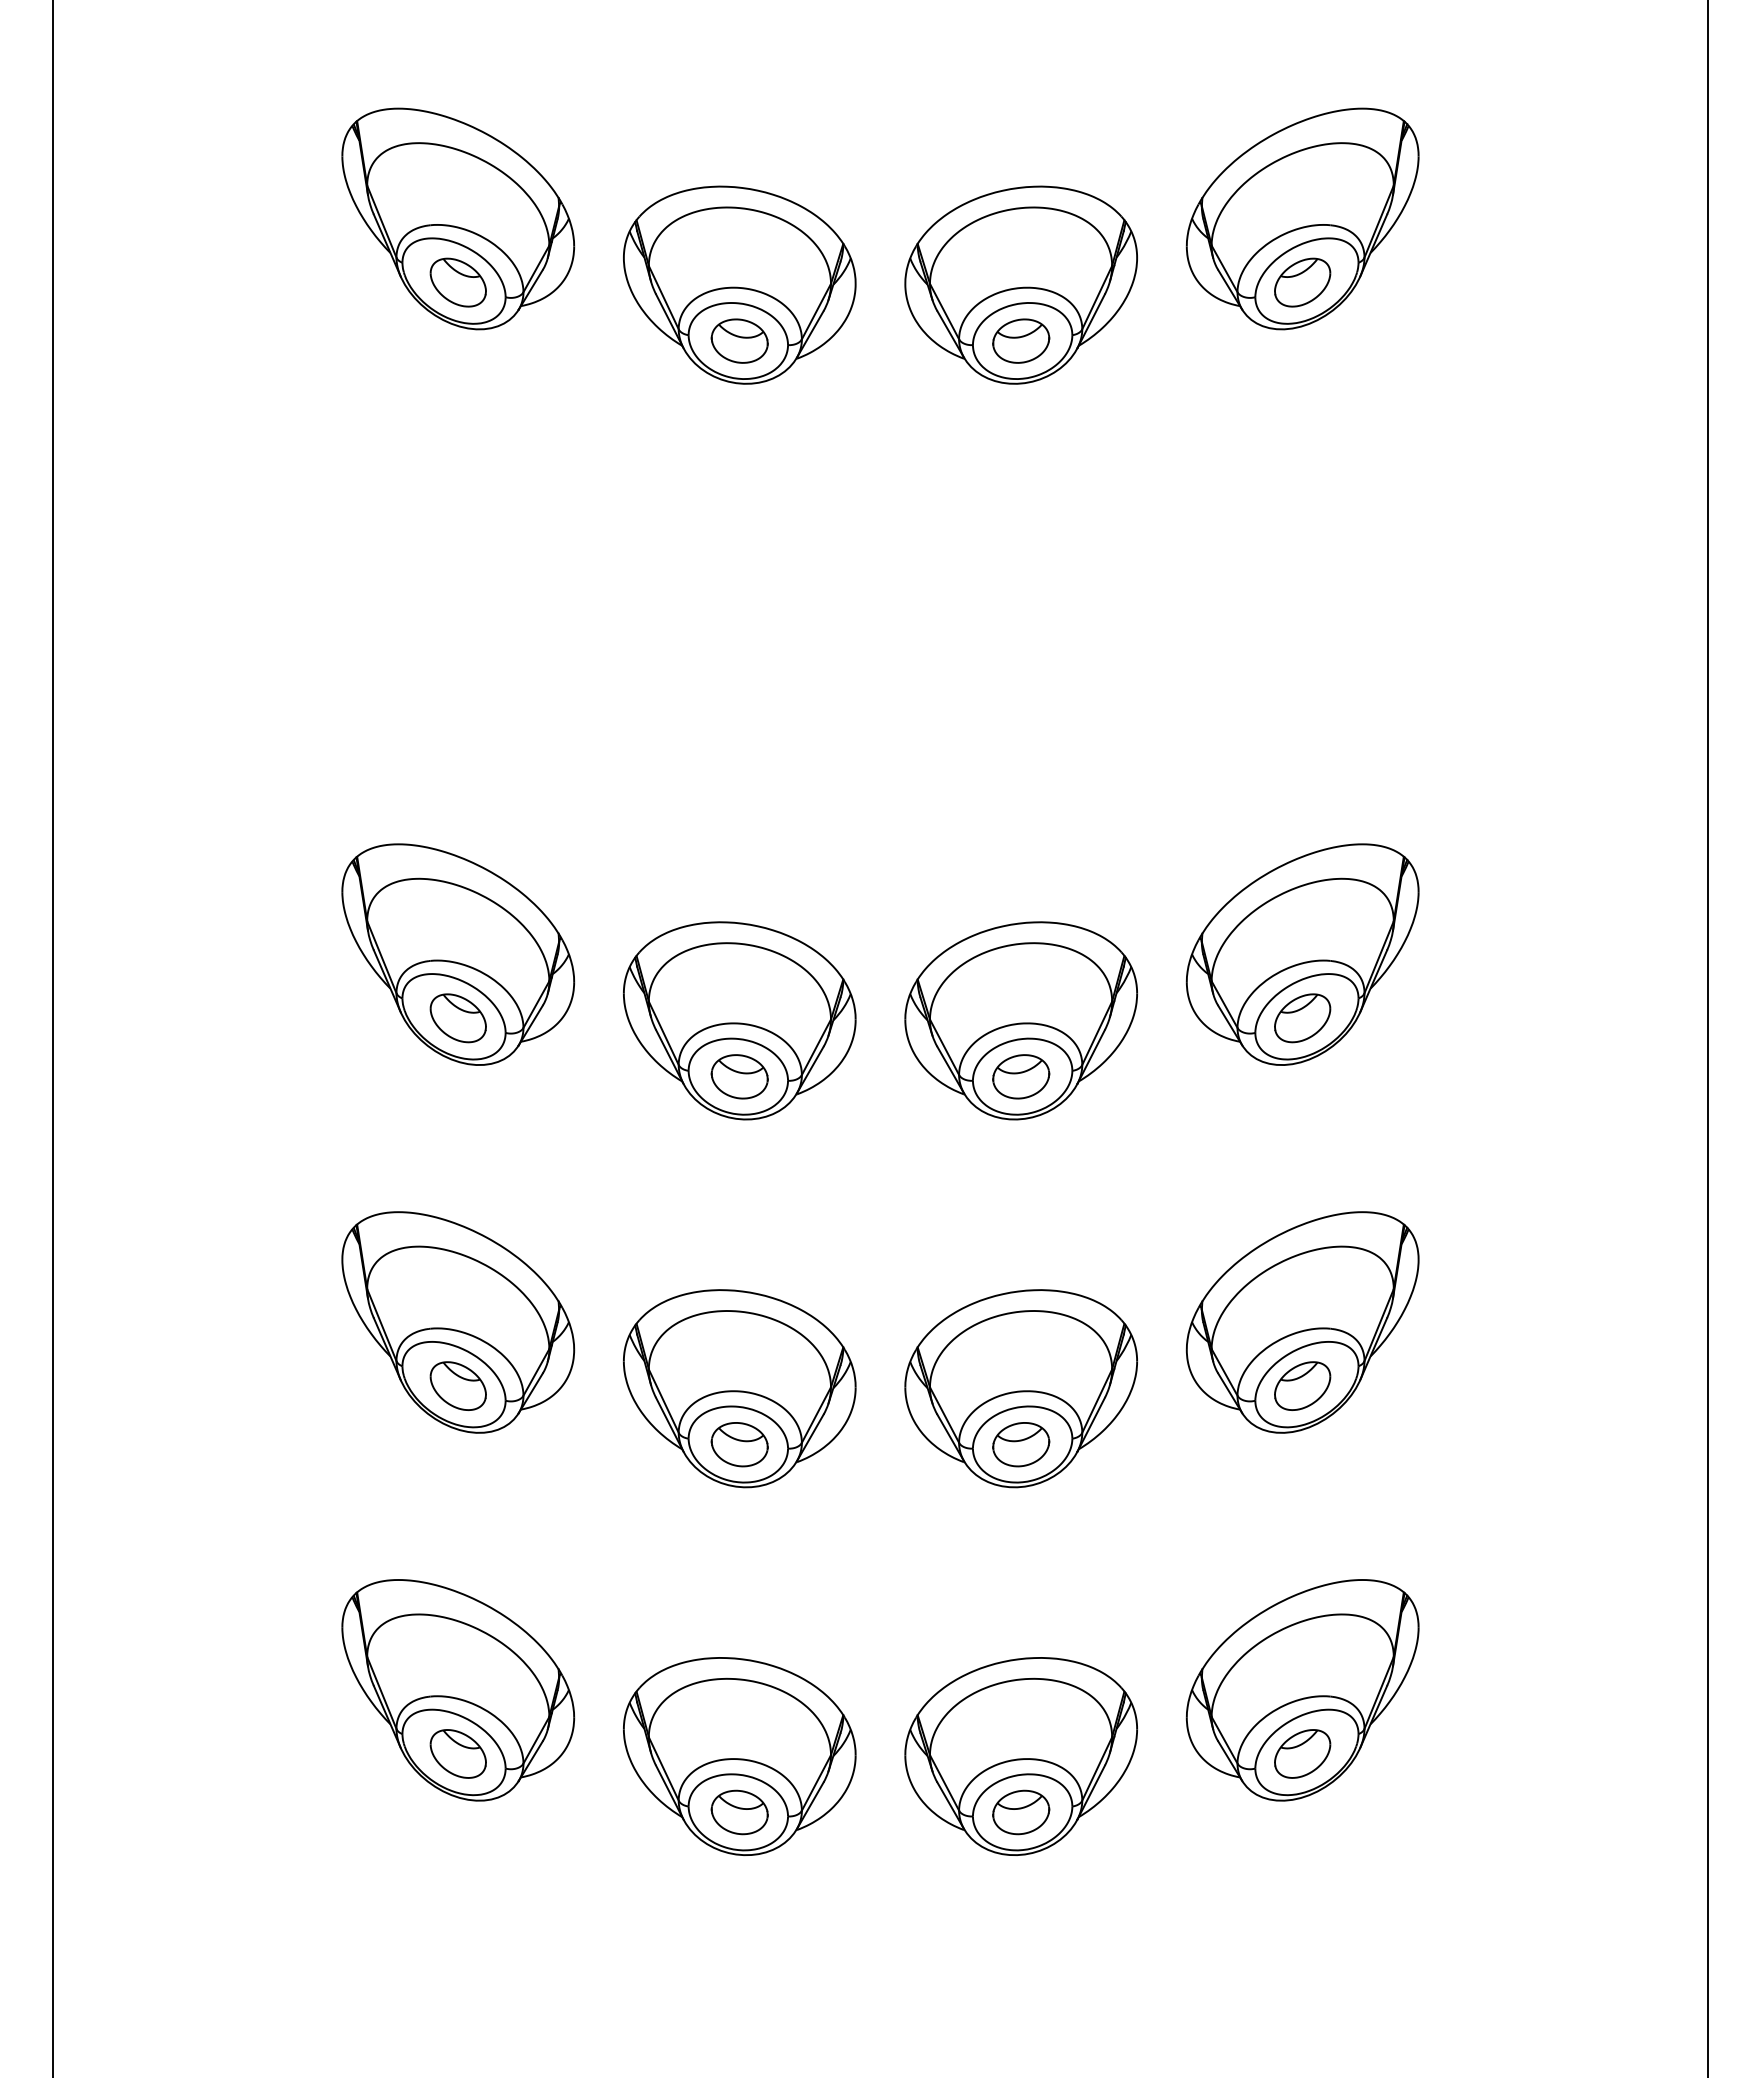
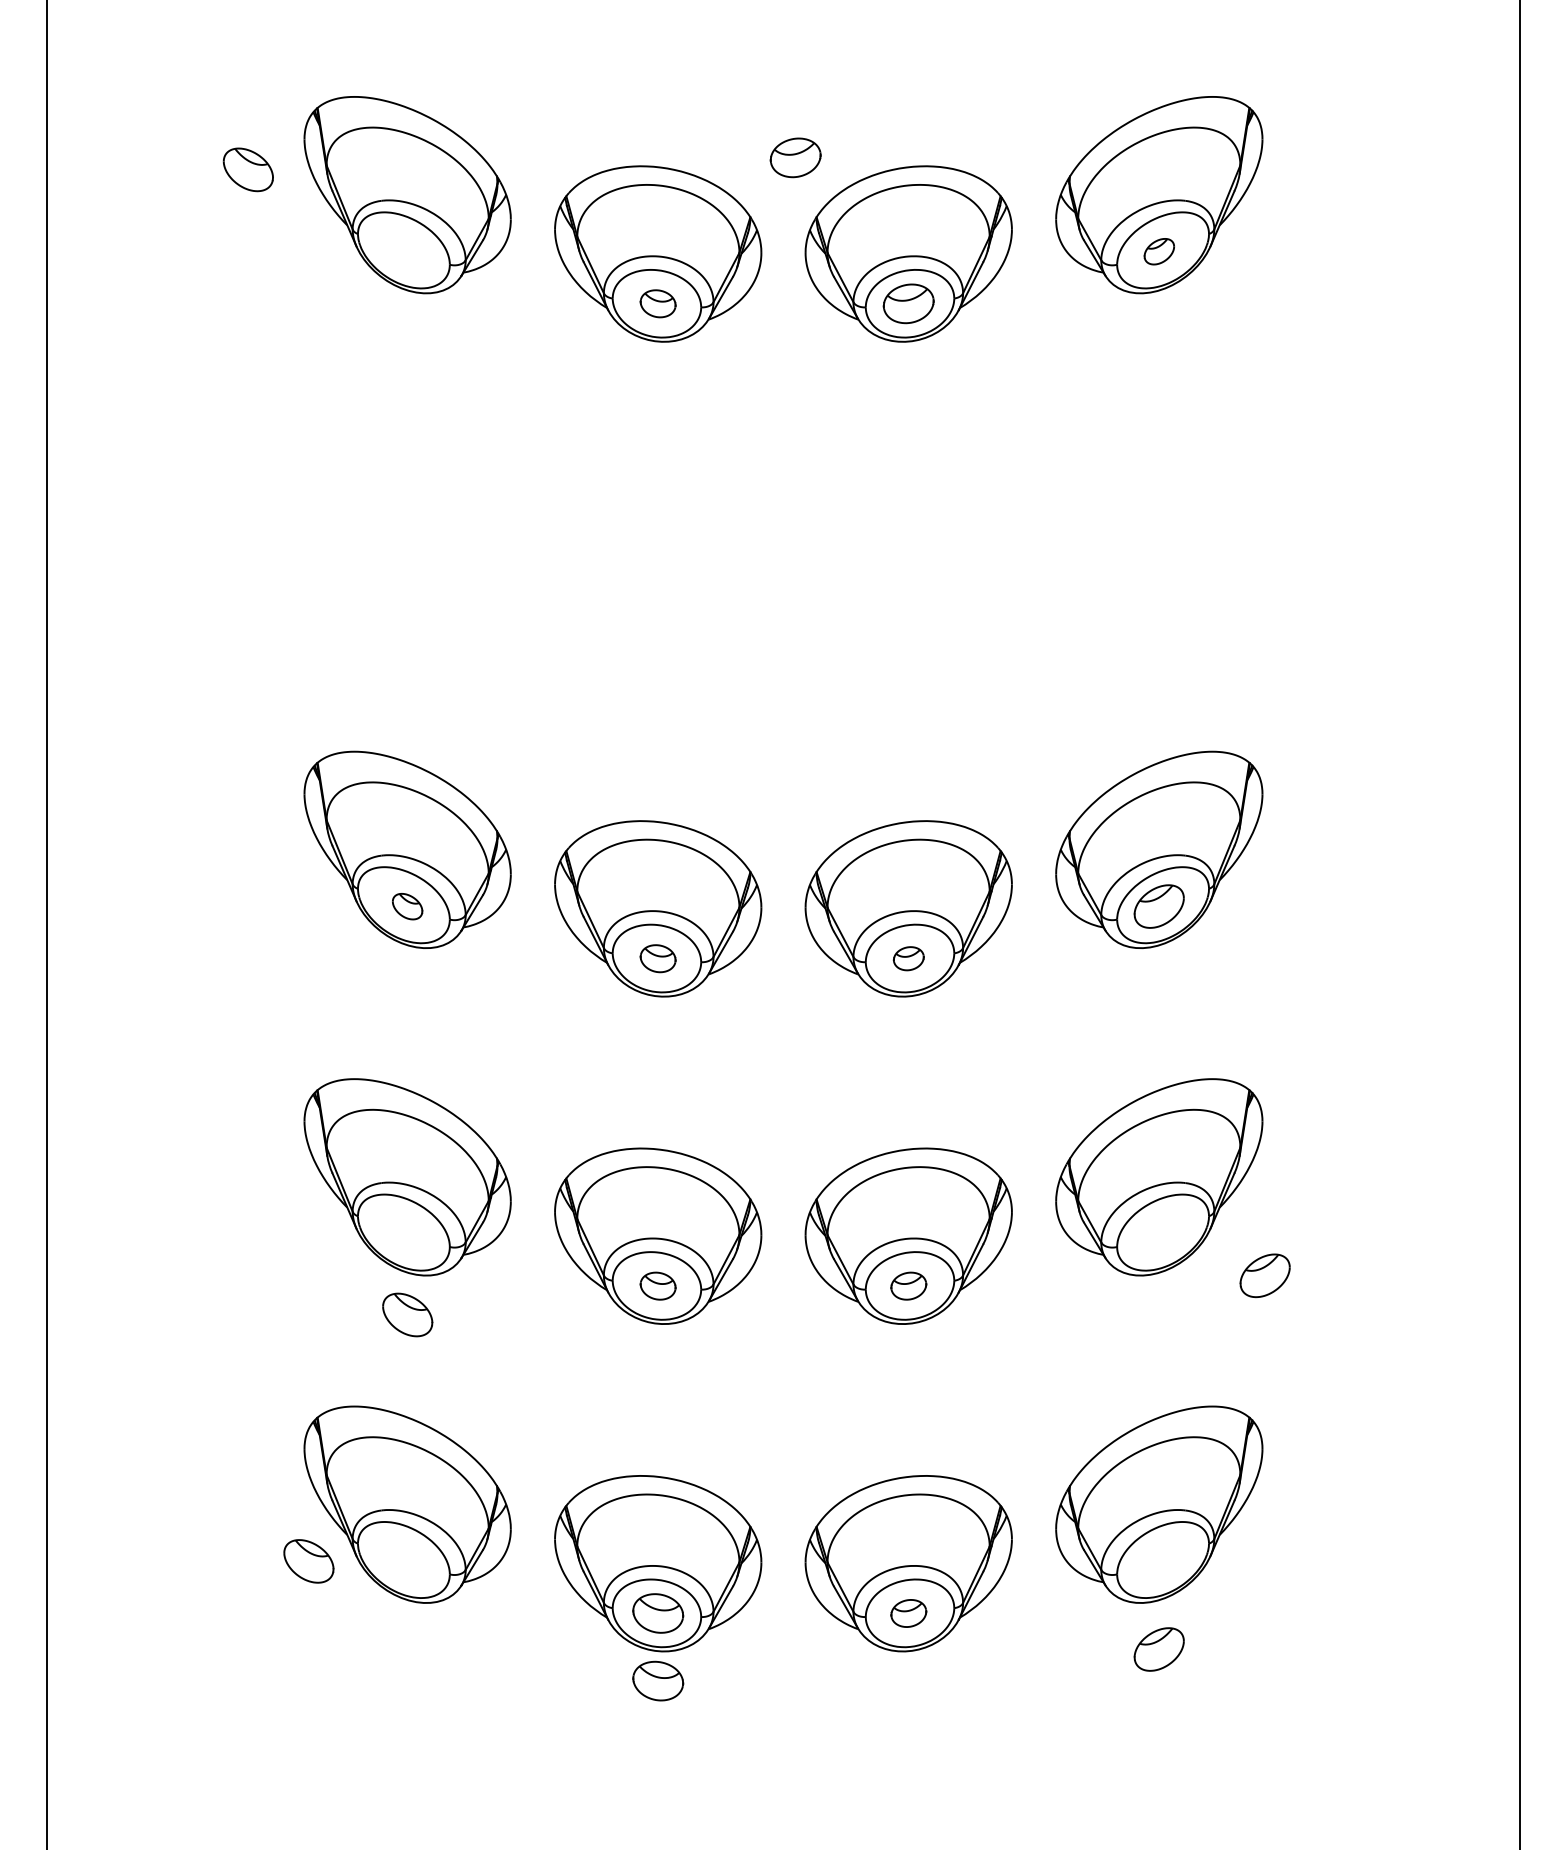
part: (894, 176) -> (795, 157), added
part: (457, 282) -> (247, 169), moved
part: (1302, 282) -> (1159, 251), size x0.6
part: (739, 340) -> (657, 303), size x0.7
part: (457, 1018) -> (406, 906), size x0.6
part: (739, 1076) -> (657, 958), size x0.7
part: (1021, 1076) -> (909, 958), size x0.6
part: (457, 1385) -> (406, 1314), moved
part: (1302, 1385) -> (1265, 1275), moved
part: (739, 1444) -> (657, 1285), size x0.7
part: (1021, 1444) -> (909, 1285), size x0.7
part: (457, 1753) -> (308, 1560), moved
part: (1302, 1753) -> (1159, 1649), moved
part: (1021, 1812) -> (909, 1613), size x0.7
part: (739, 1888) -> (657, 1681), added

